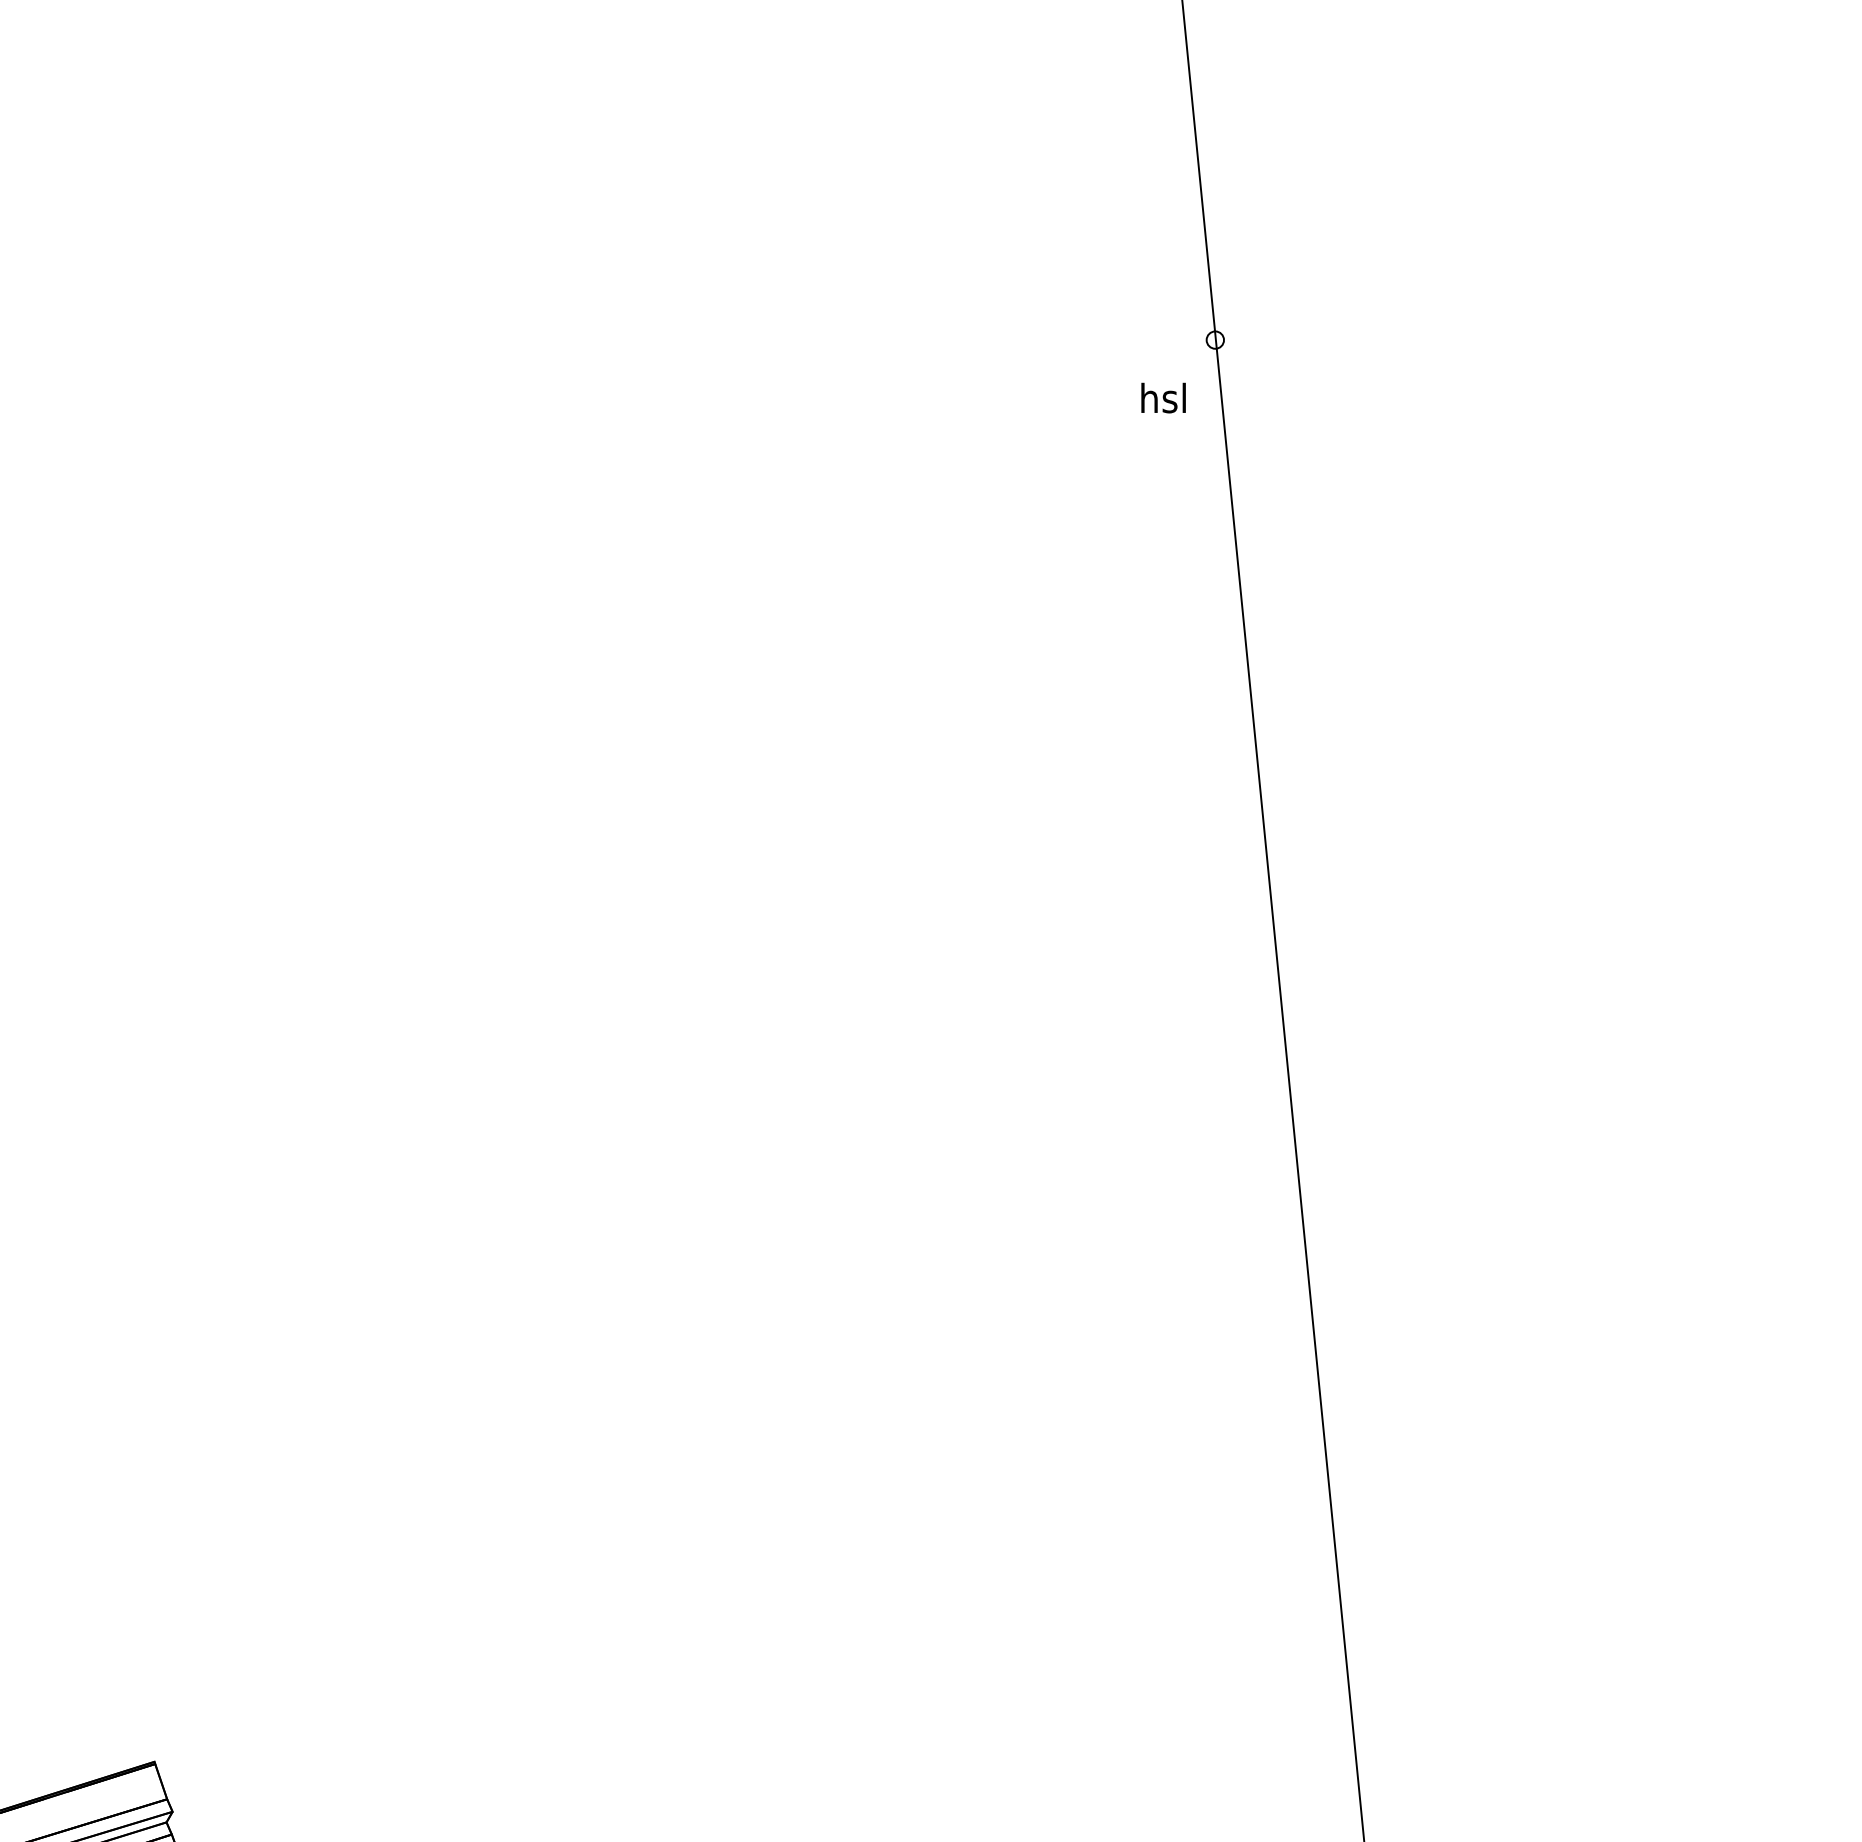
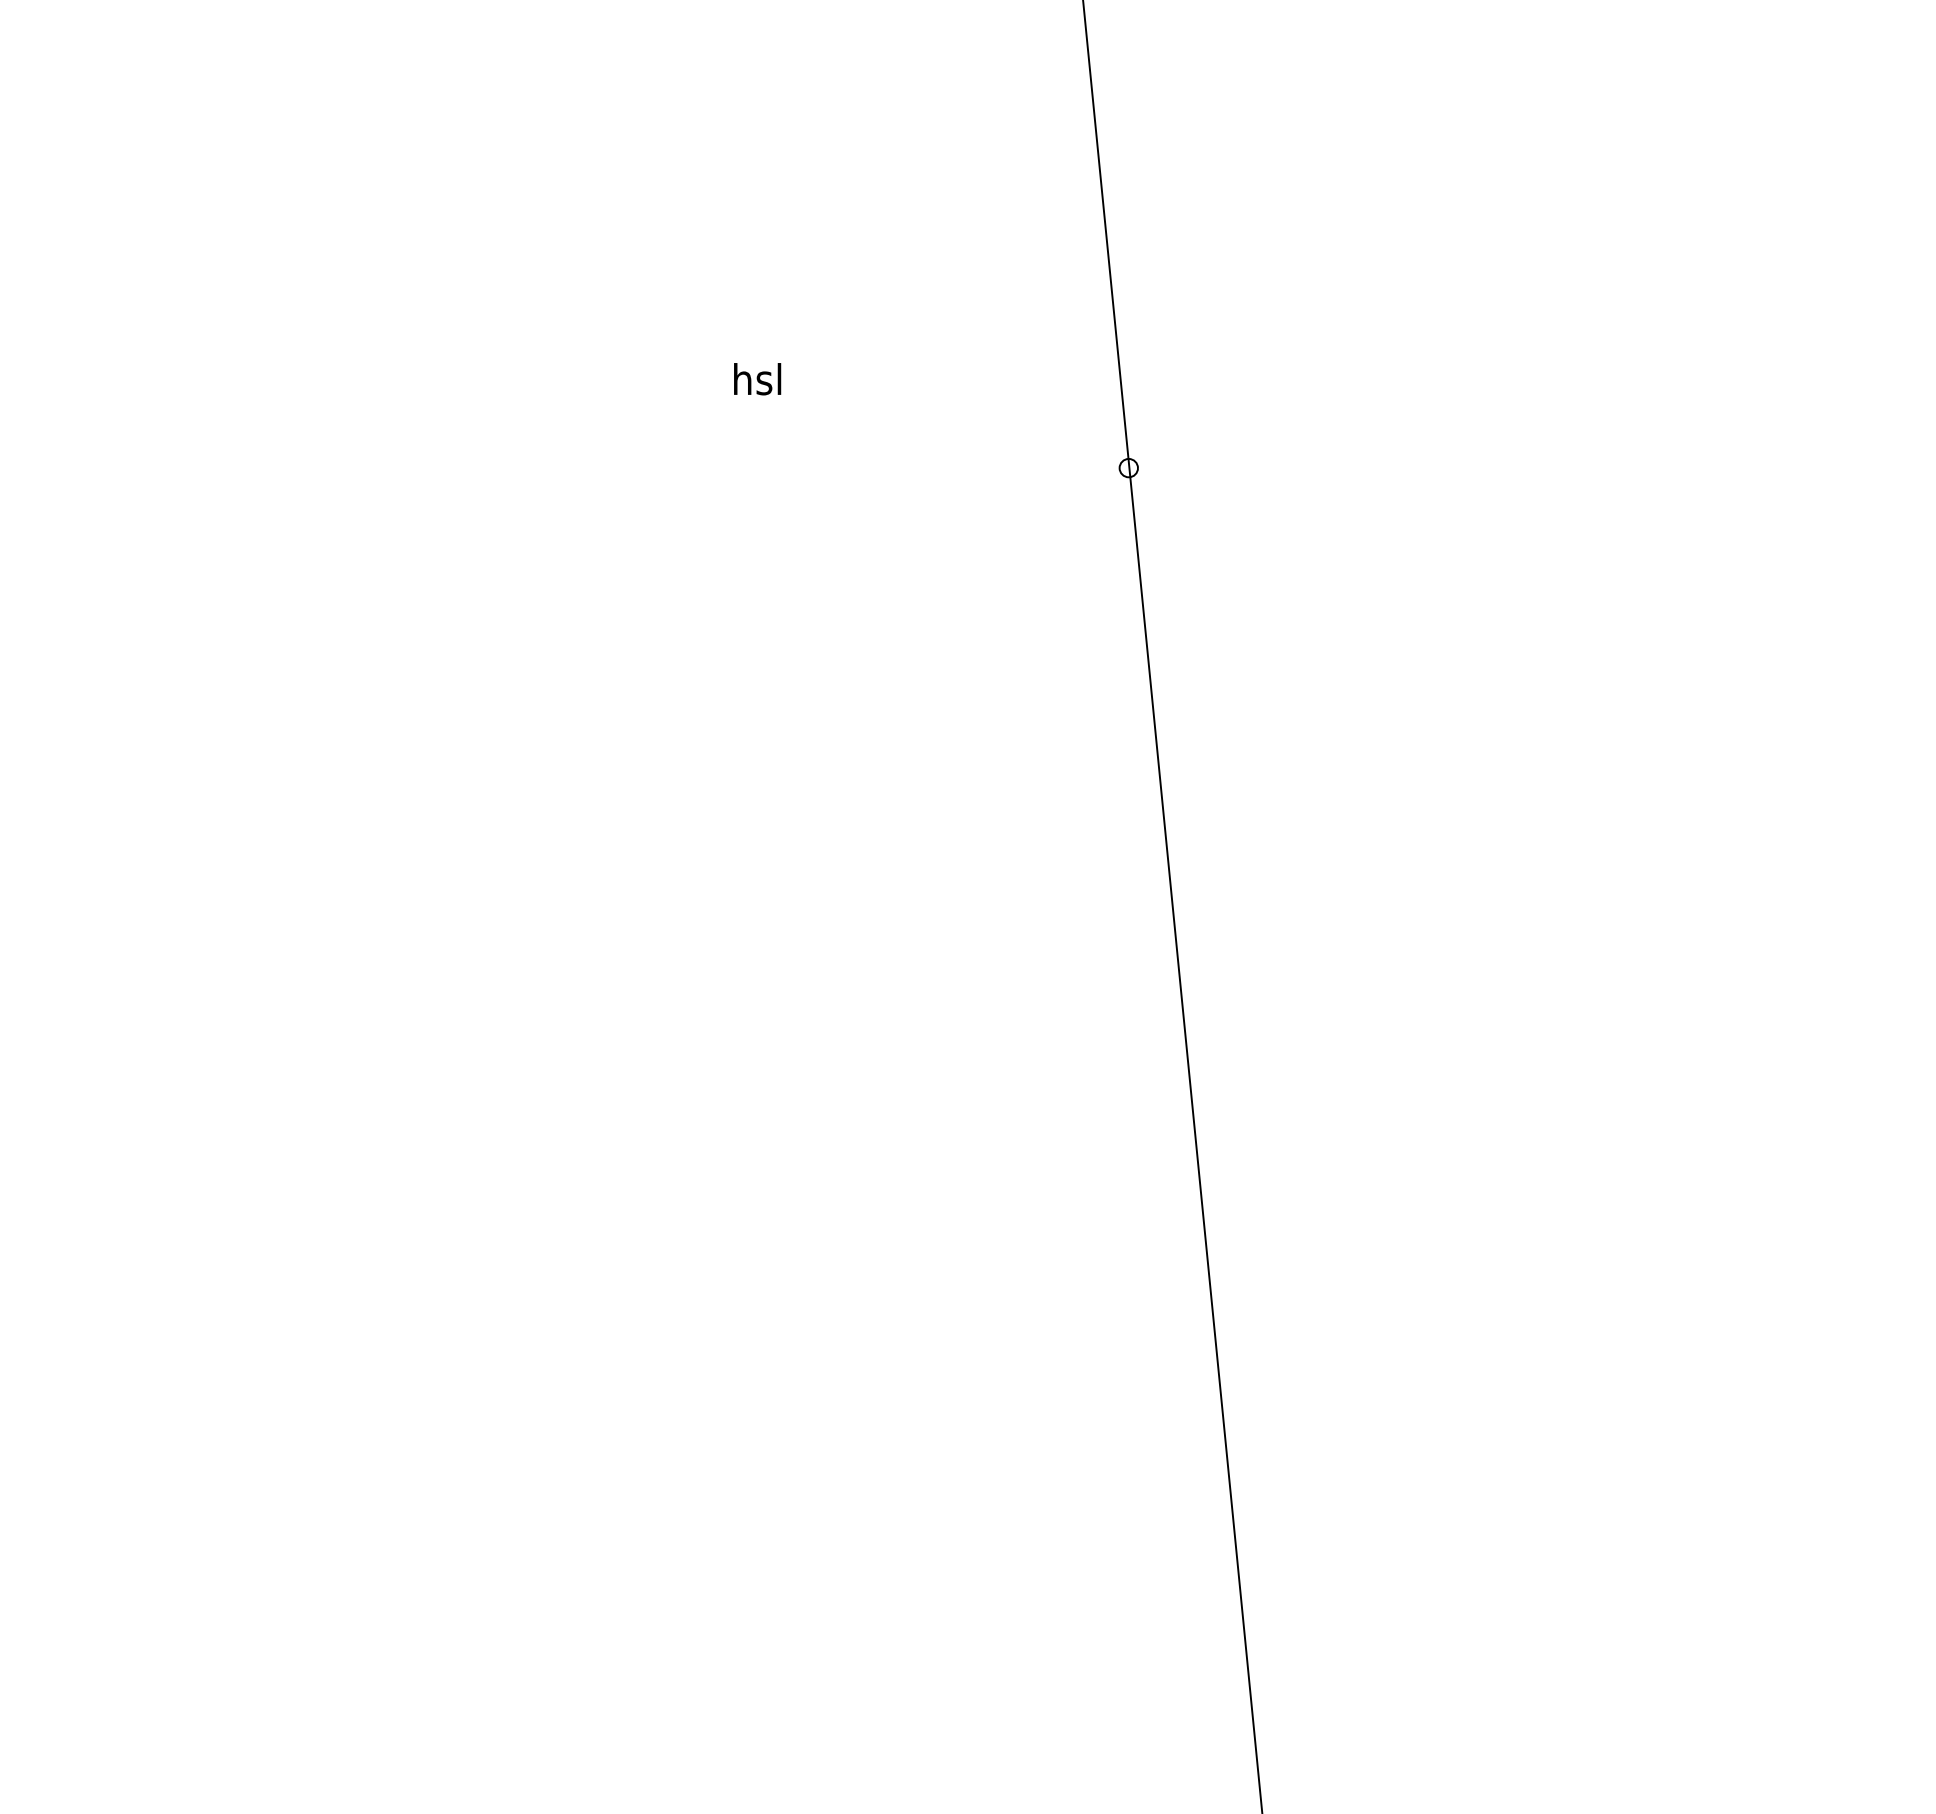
text: (1163, 397) -> (757, 378), moved

